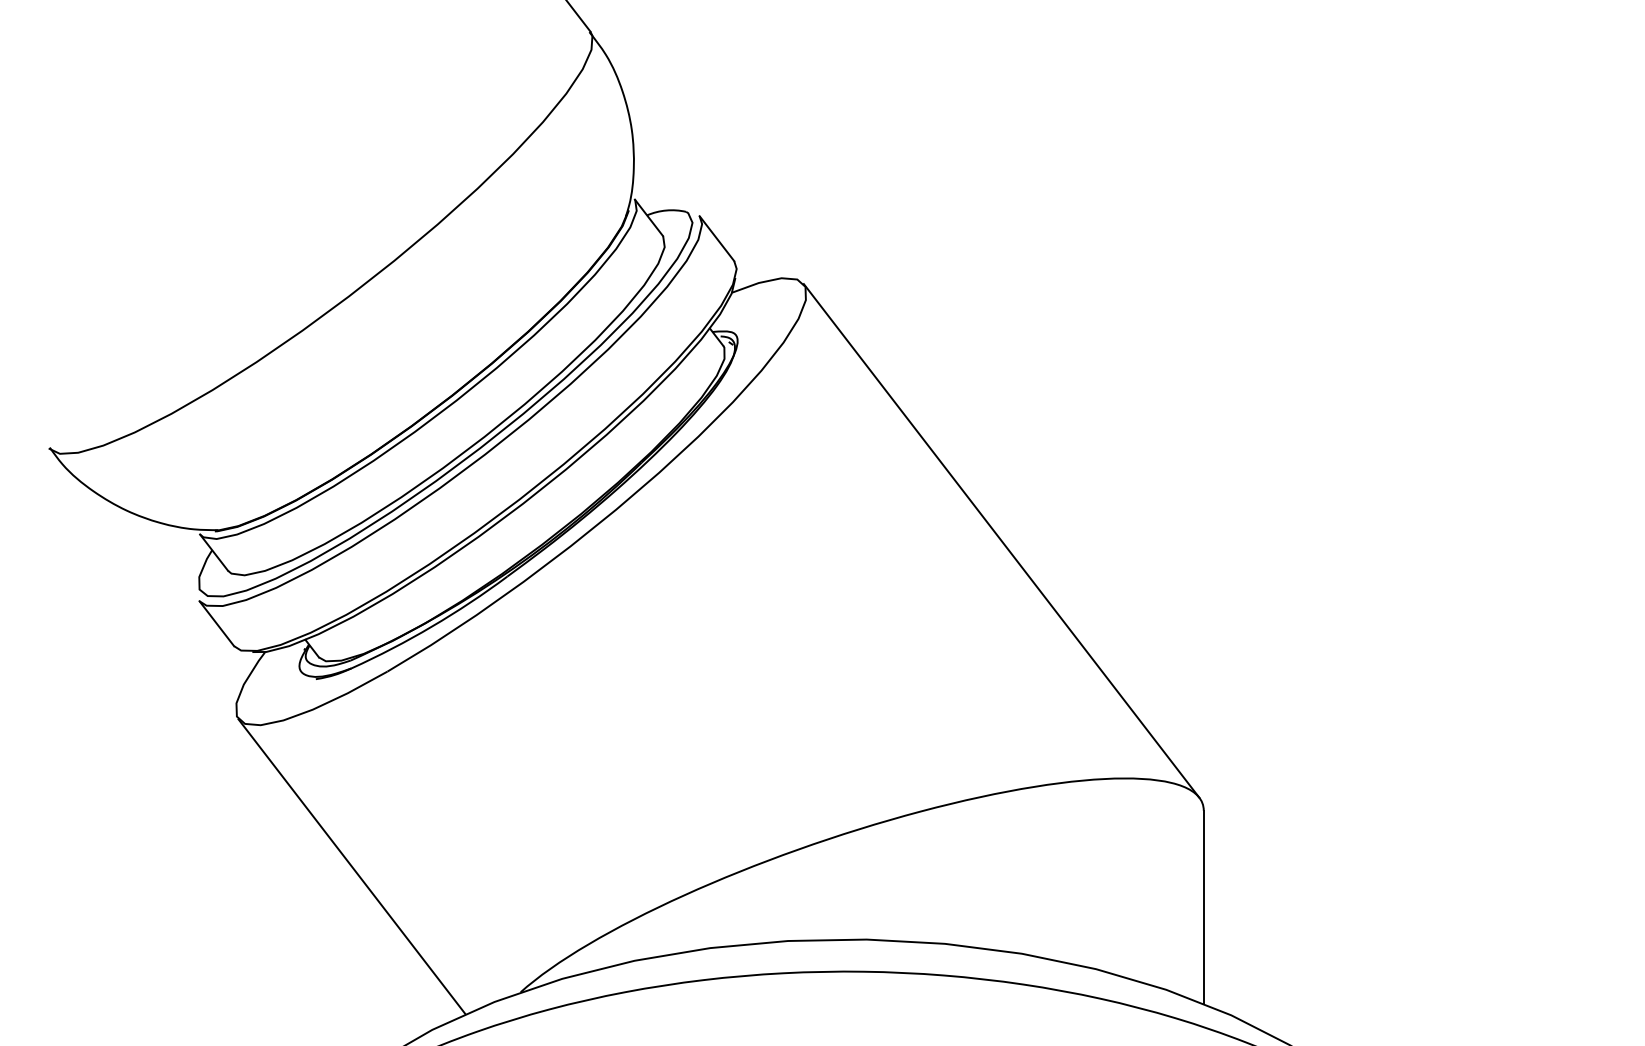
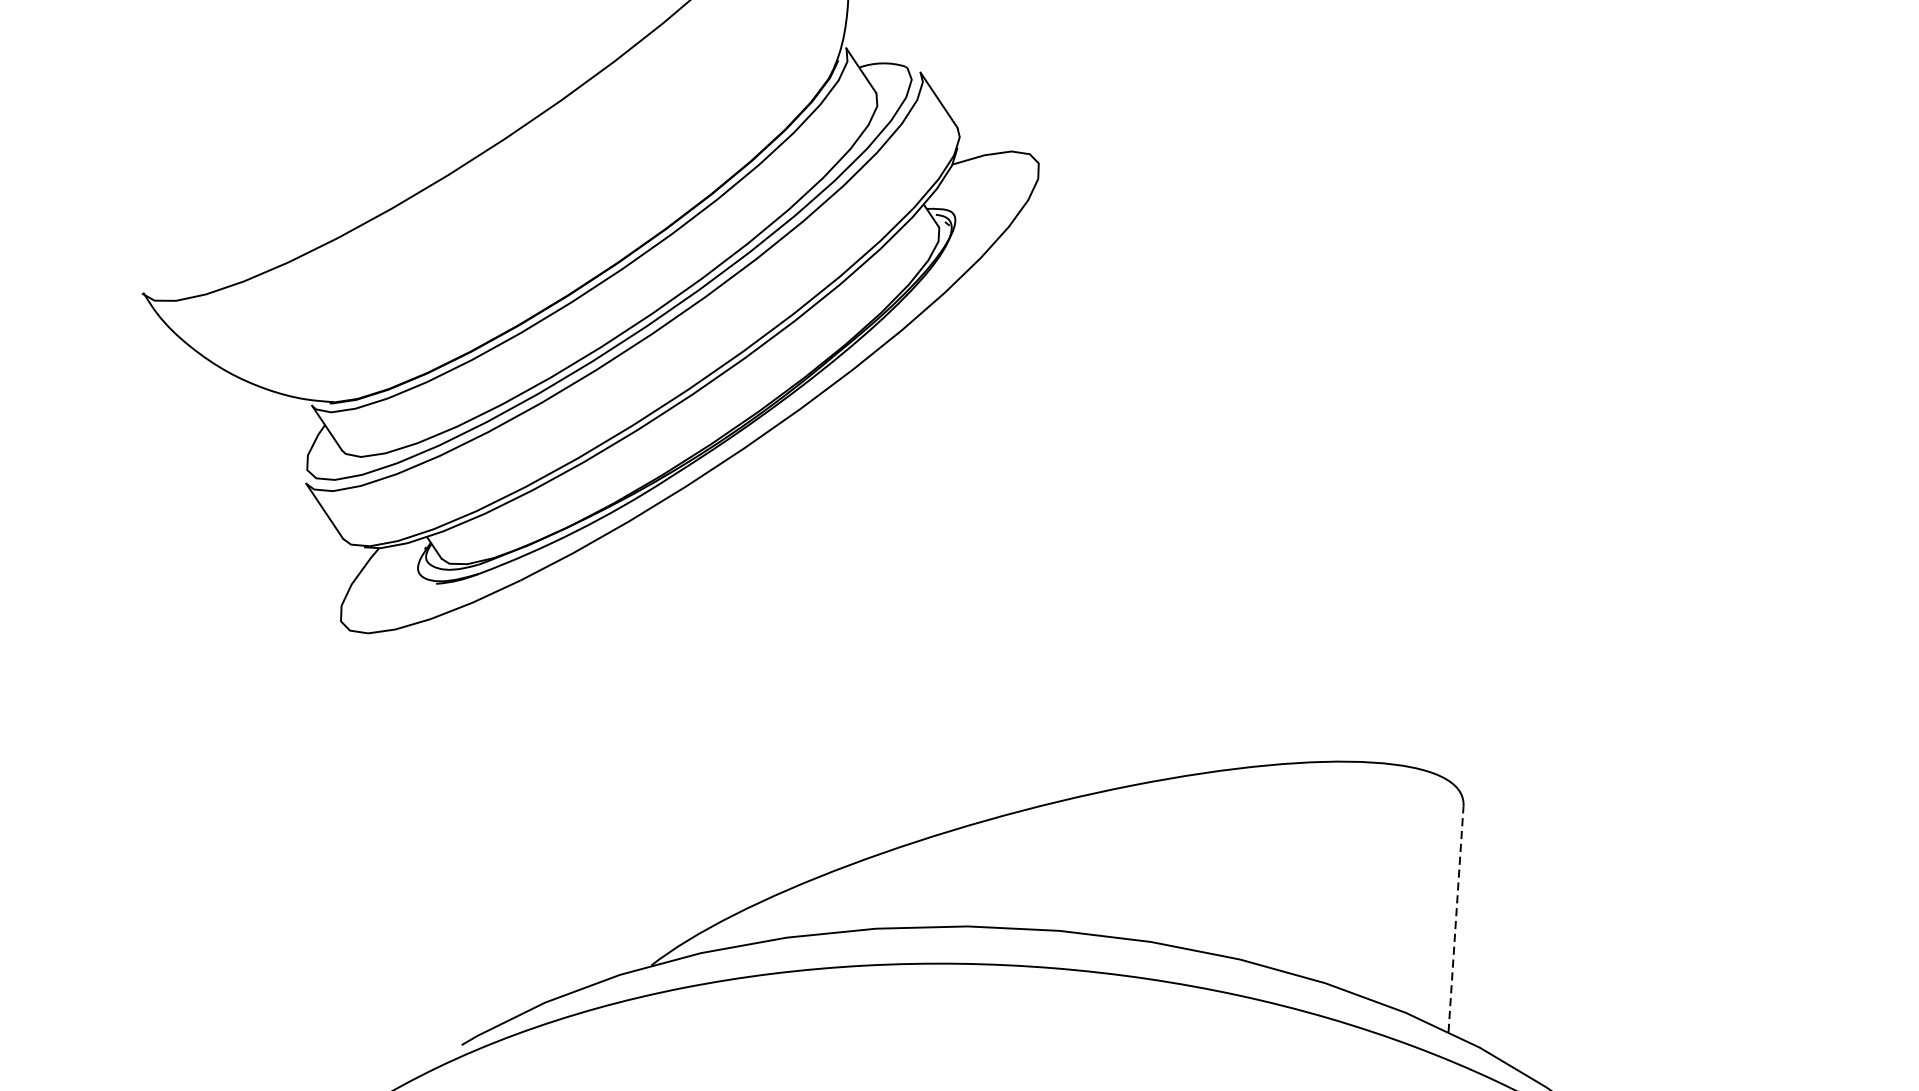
line: (1001, 540) -> (1248, 475), removed
line: (351, 866) -> (463, 805), removed
line: (1203, 906) -> (1455, 918), solid -> dashed

